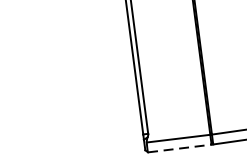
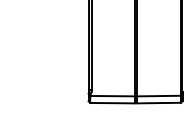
line: (179, 149) -> (112, 103), dashed -> solid

